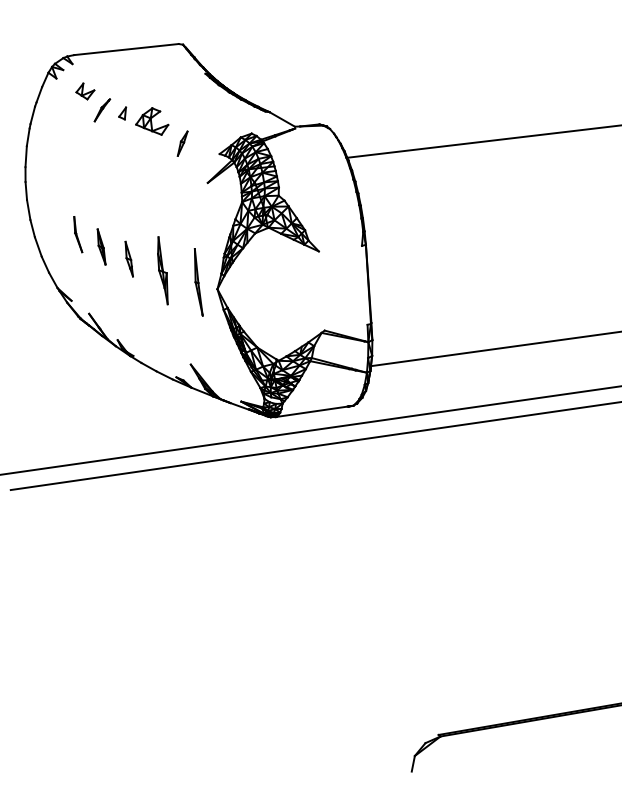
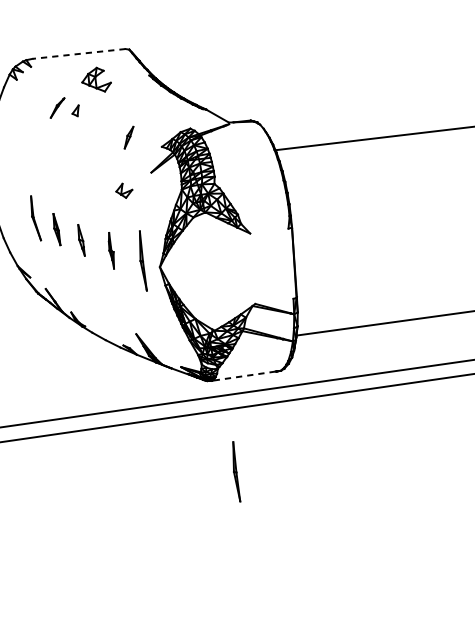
line: (126, 49) -> (79, 53), solid -> dashed
part: (85, 91) -> (124, 190), moved
part: (152, 121) -> (96, 79), moved
part: (78, 234) -> (36, 218), size x1.4
part: (162, 270) -> (111, 250), size x0.6
line: (311, 411) -> (243, 375), solid -> dashed
part: (303, 519) -> (236, 471), added

